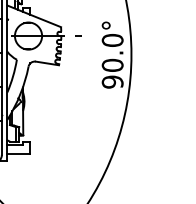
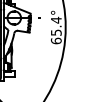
text: (111, 60) -> (55, 30), 90.0° -> 65.4°

